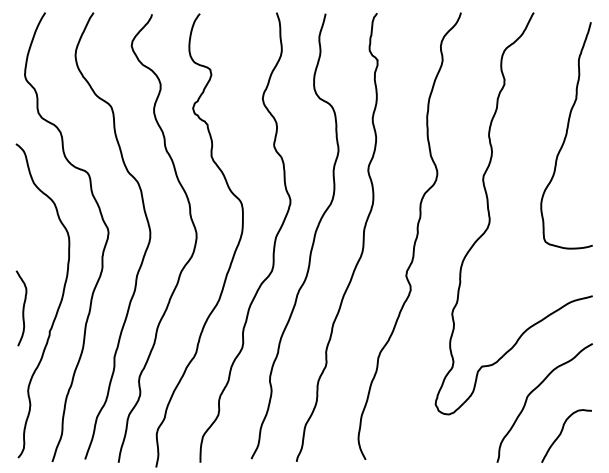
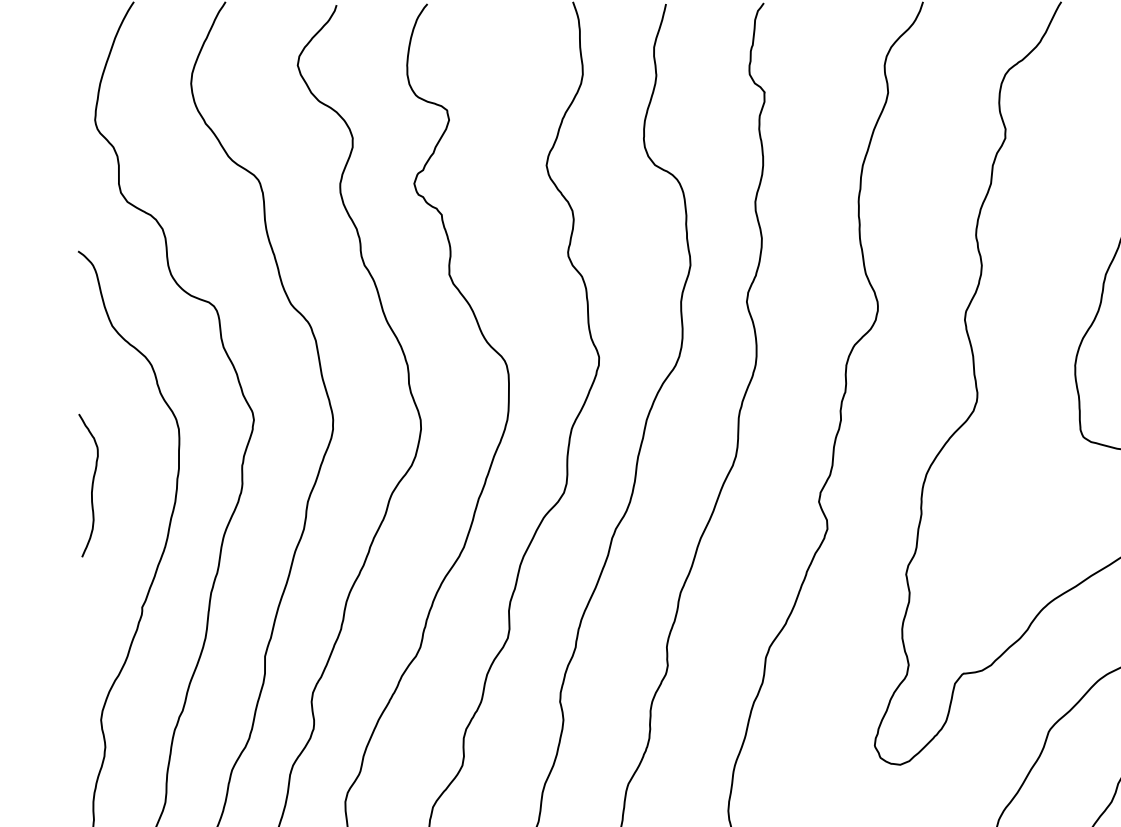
curve: (22, 308) -> (90, 485), moved

